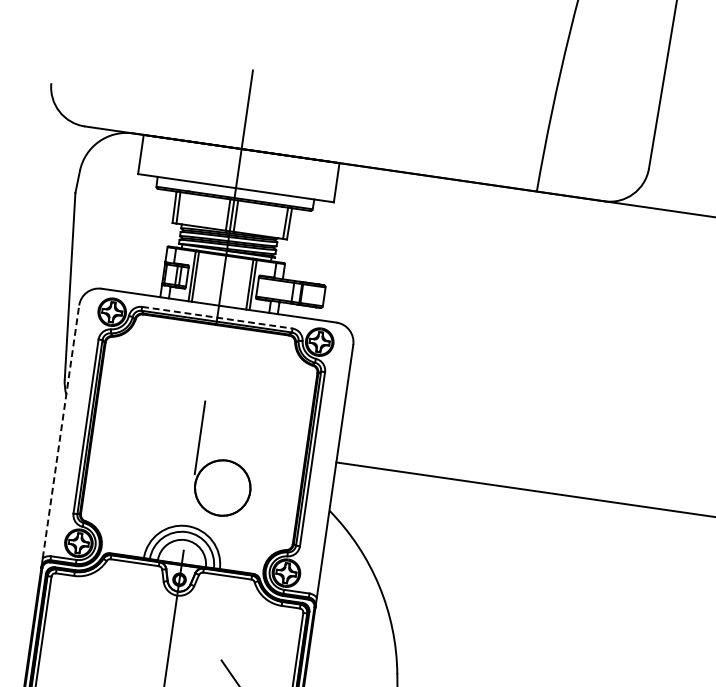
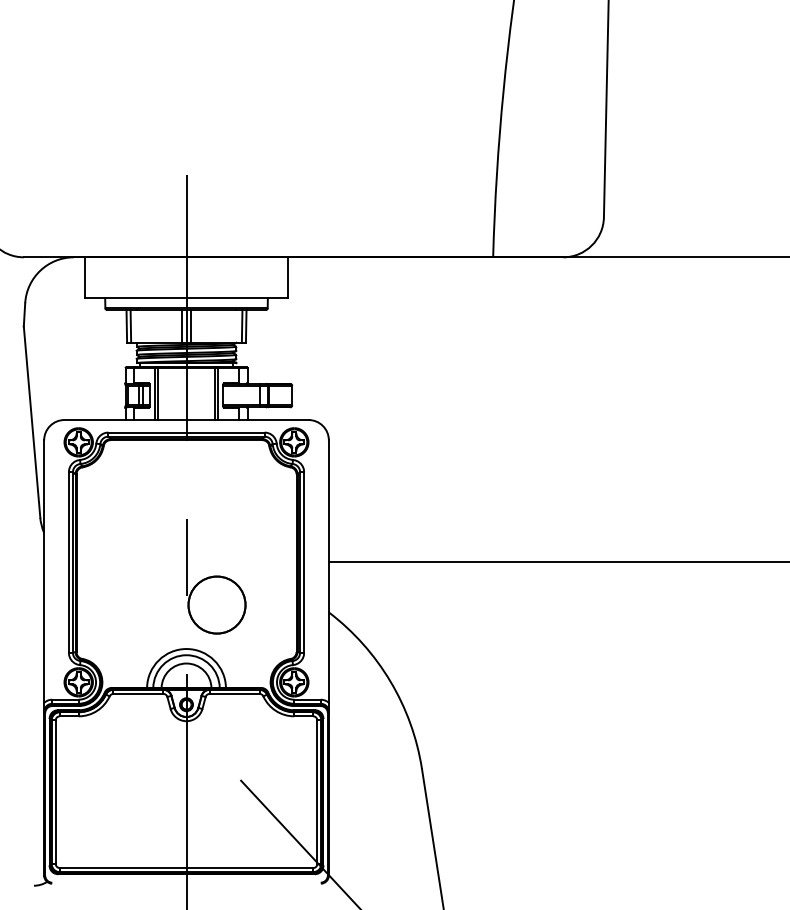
line: (218, 317) -> (187, 432), dashed -> solid
line: (61, 431) -> (44, 571), dashed -> solid

